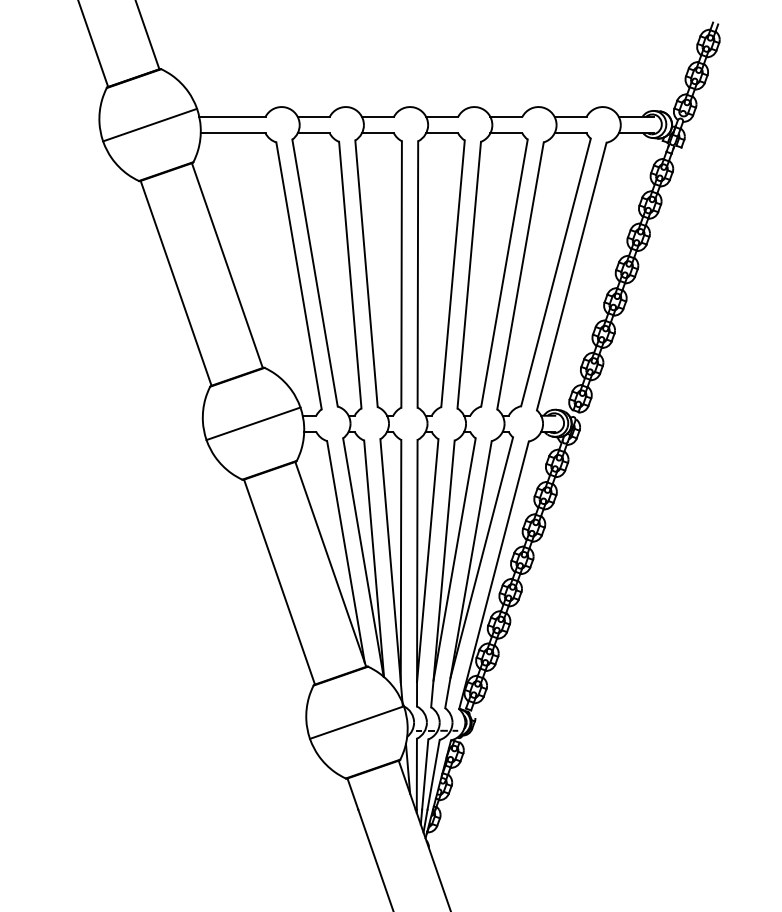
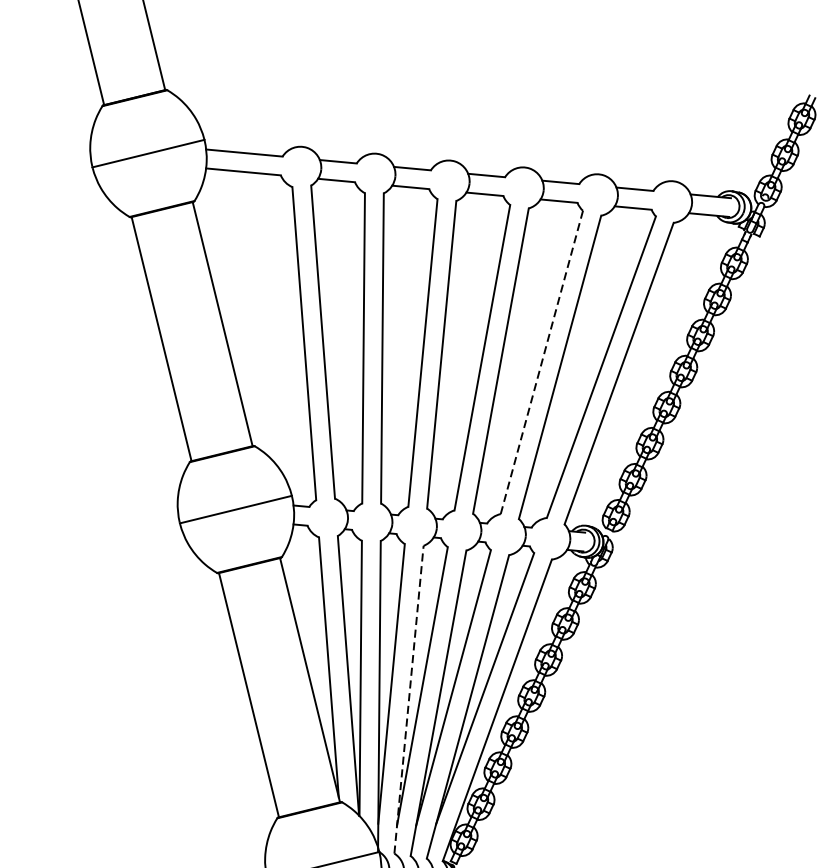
line: (504, 273) -> (541, 362), solid -> dashed
line: (417, 572) -> (409, 698), solid -> dashed

